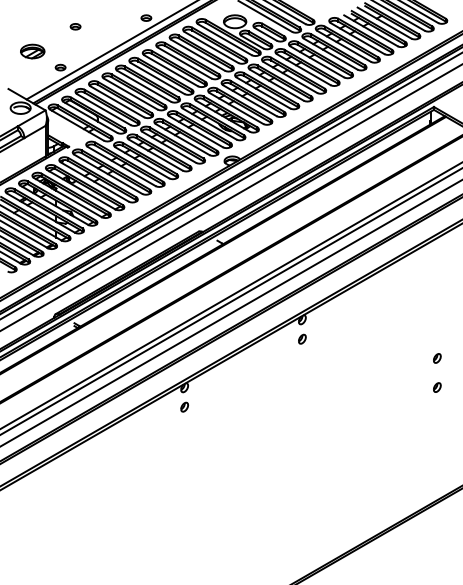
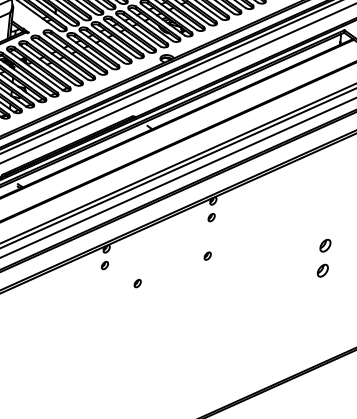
part: (437, 358) -> (325, 245), size x1.6
part: (302, 383) -> (207, 255), added
part: (437, 387) -> (323, 270), size x1.6
part: (224, 423) -> (137, 282), added

